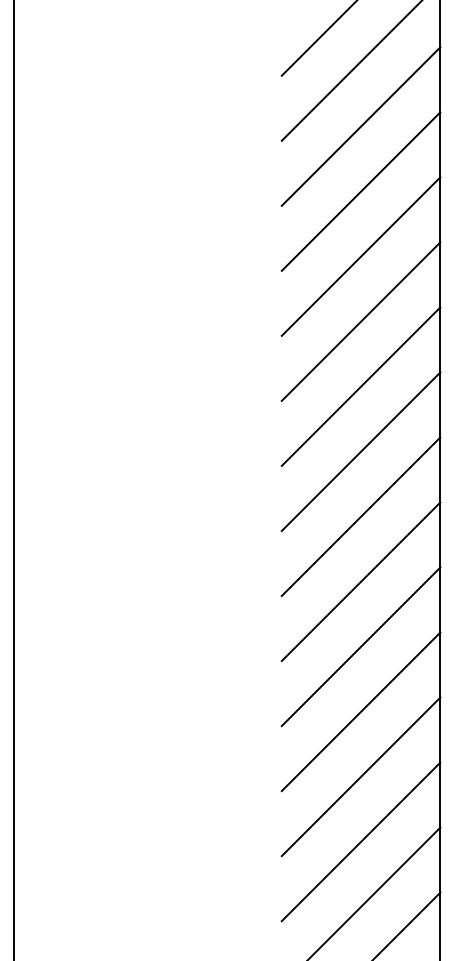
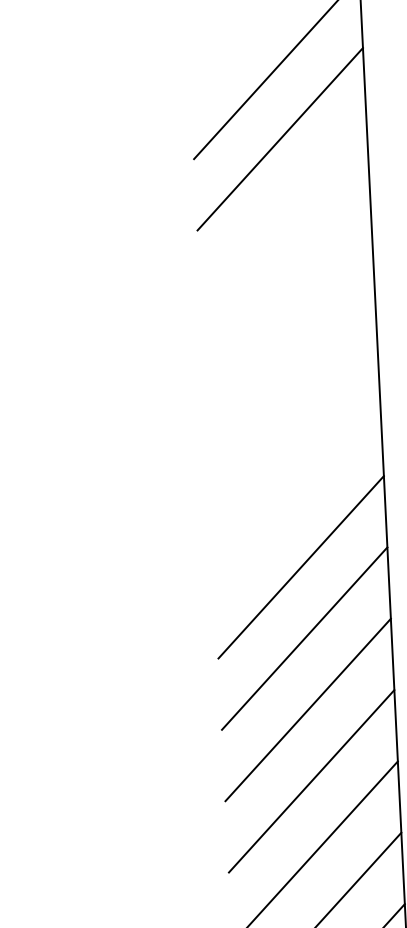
line: (360, 126) -> (283, 210), removed
line: (360, 191) -> (286, 281), removed
line: (360, 256) -> (290, 353), removed
line: (360, 321) -> (293, 424), removed
line: (360, 386) -> (297, 495), removed

